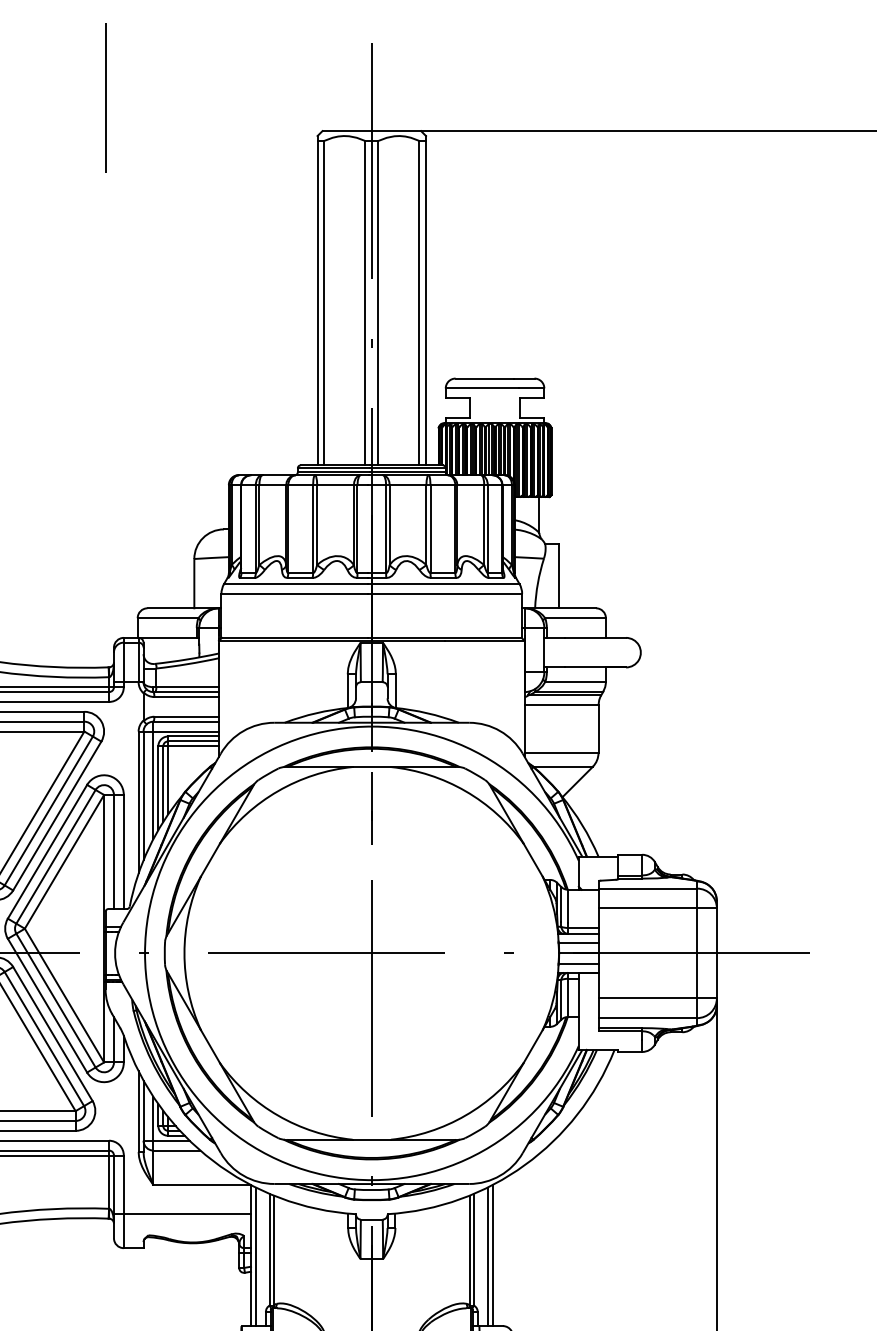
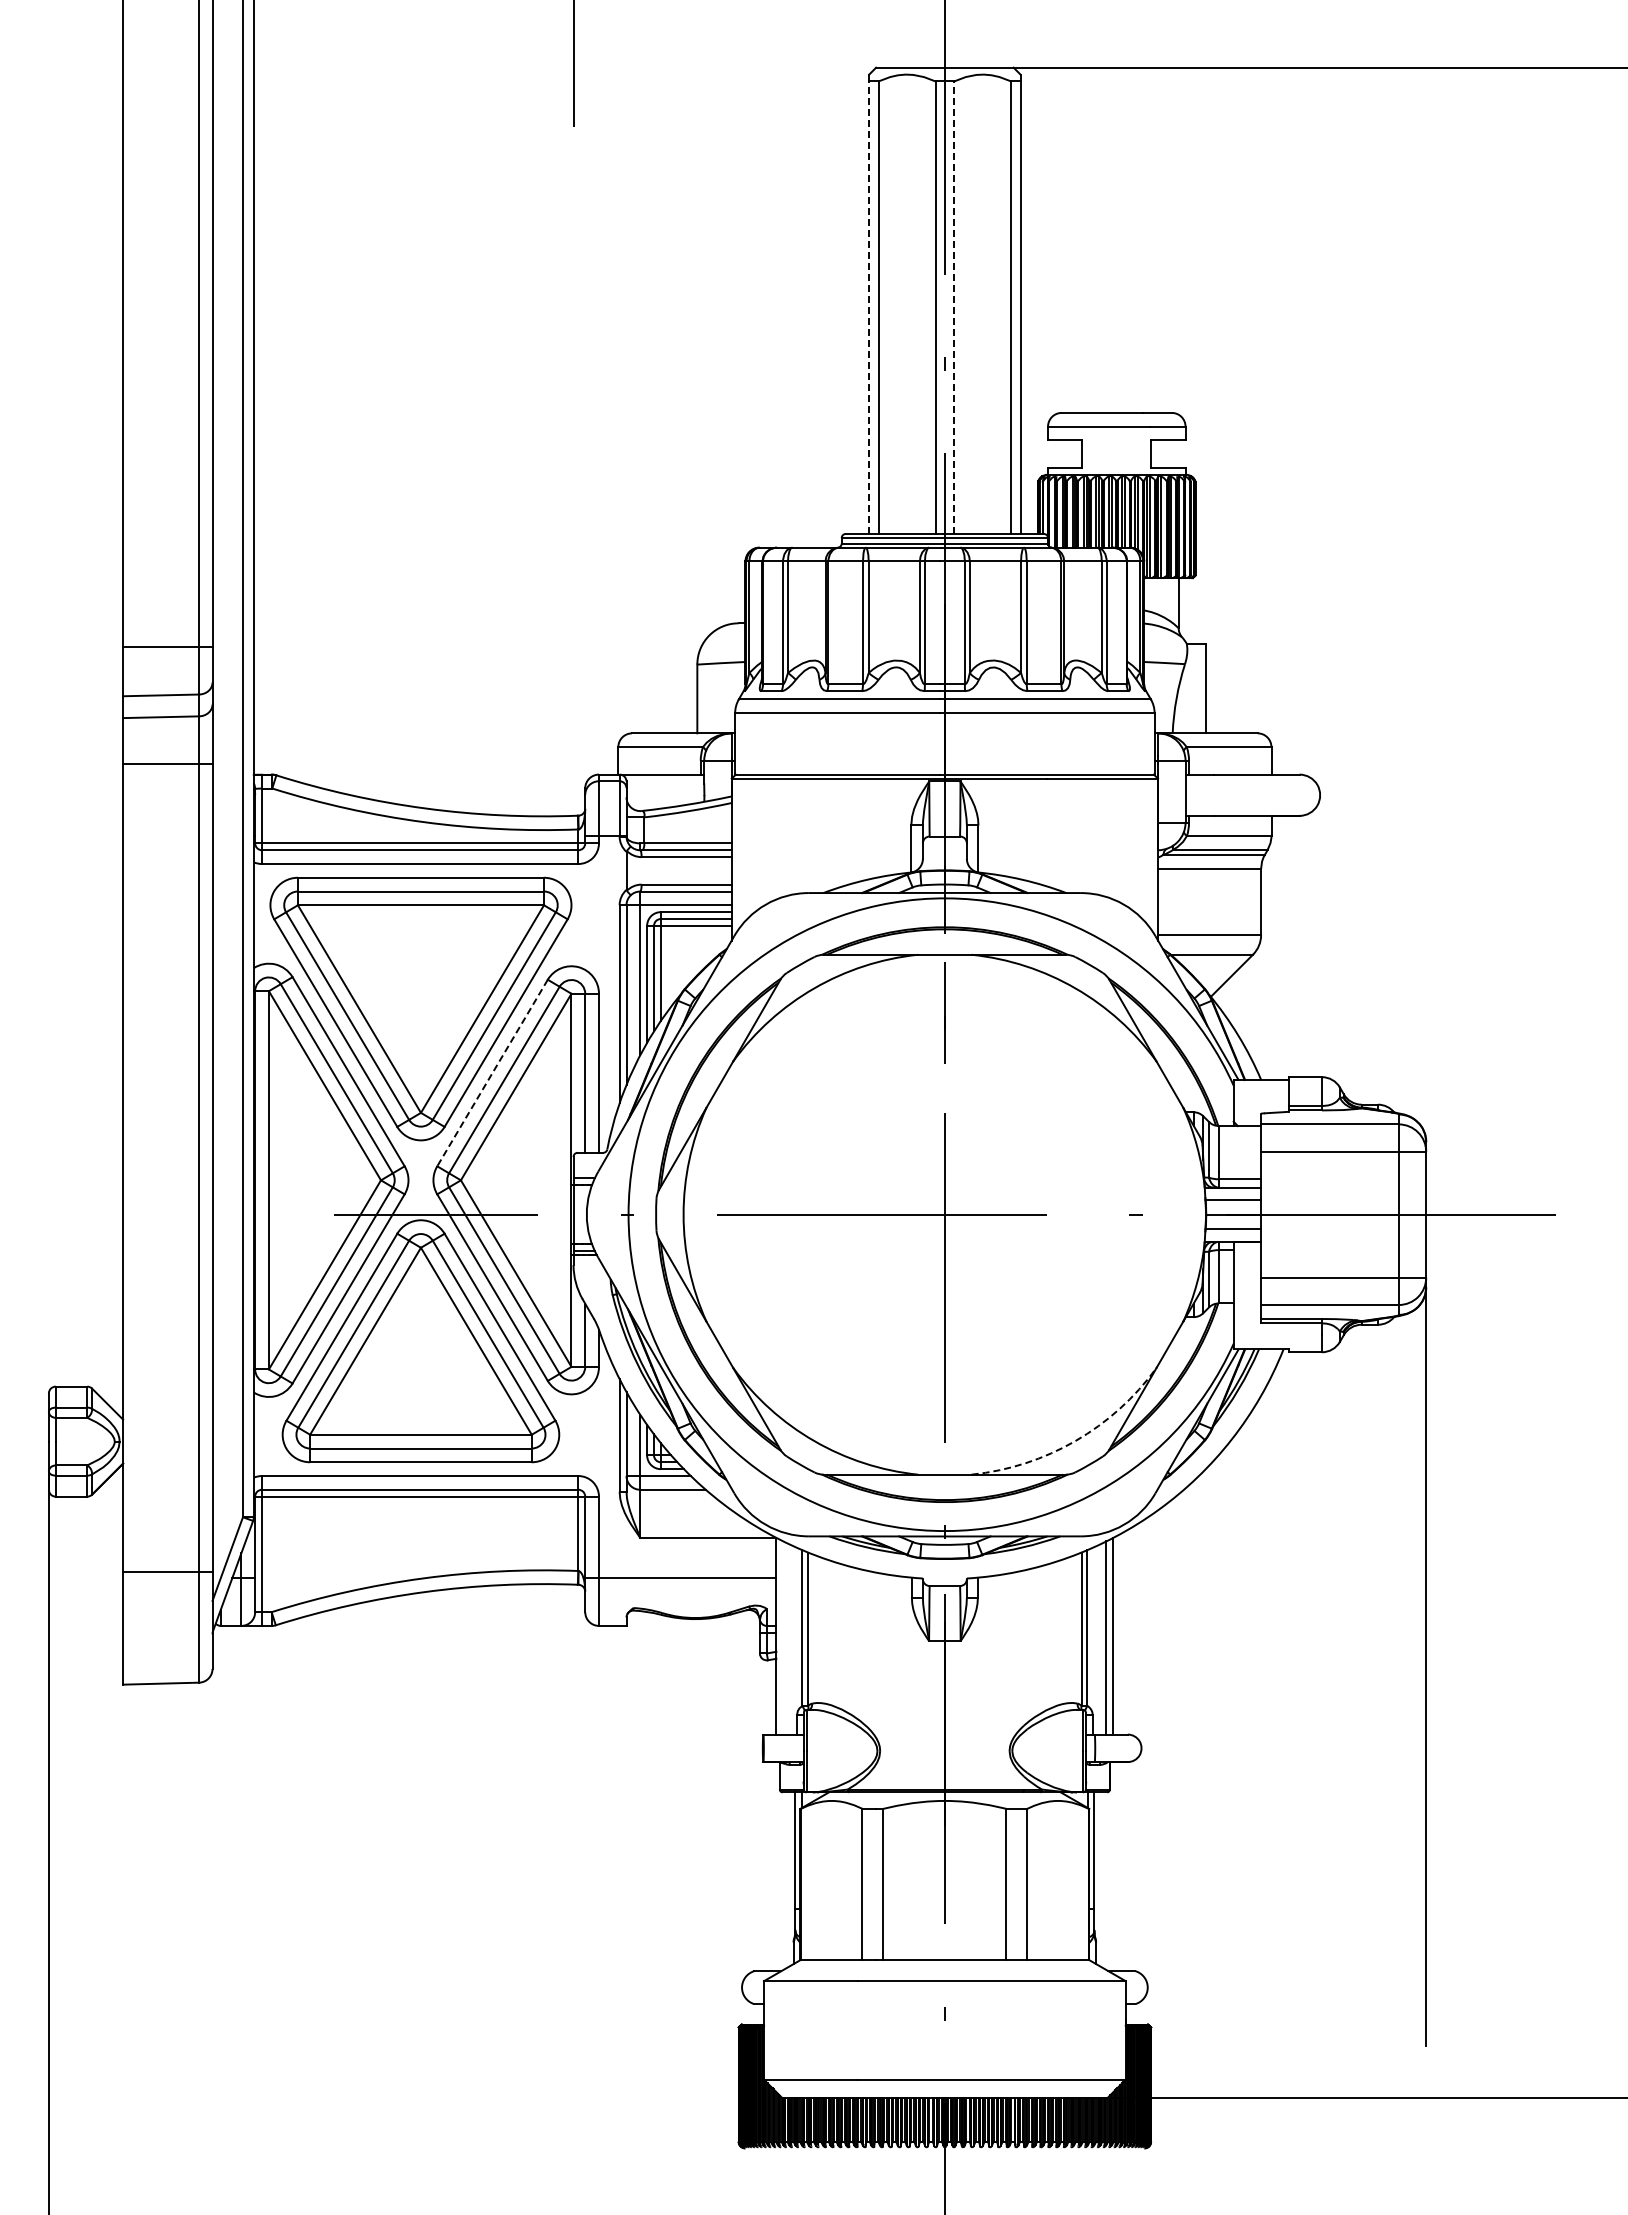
line: (317, 302) -> (869, 307), solid -> dashed
line: (378, 302) -> (954, 307), solid -> dashed
line: (47, 852) -> (492, 1073), solid -> dashed
arc: (465, 1115) -> (1075, 1441), solid -> dashed
line: (256, 1256) -> (783, 1637), removed

